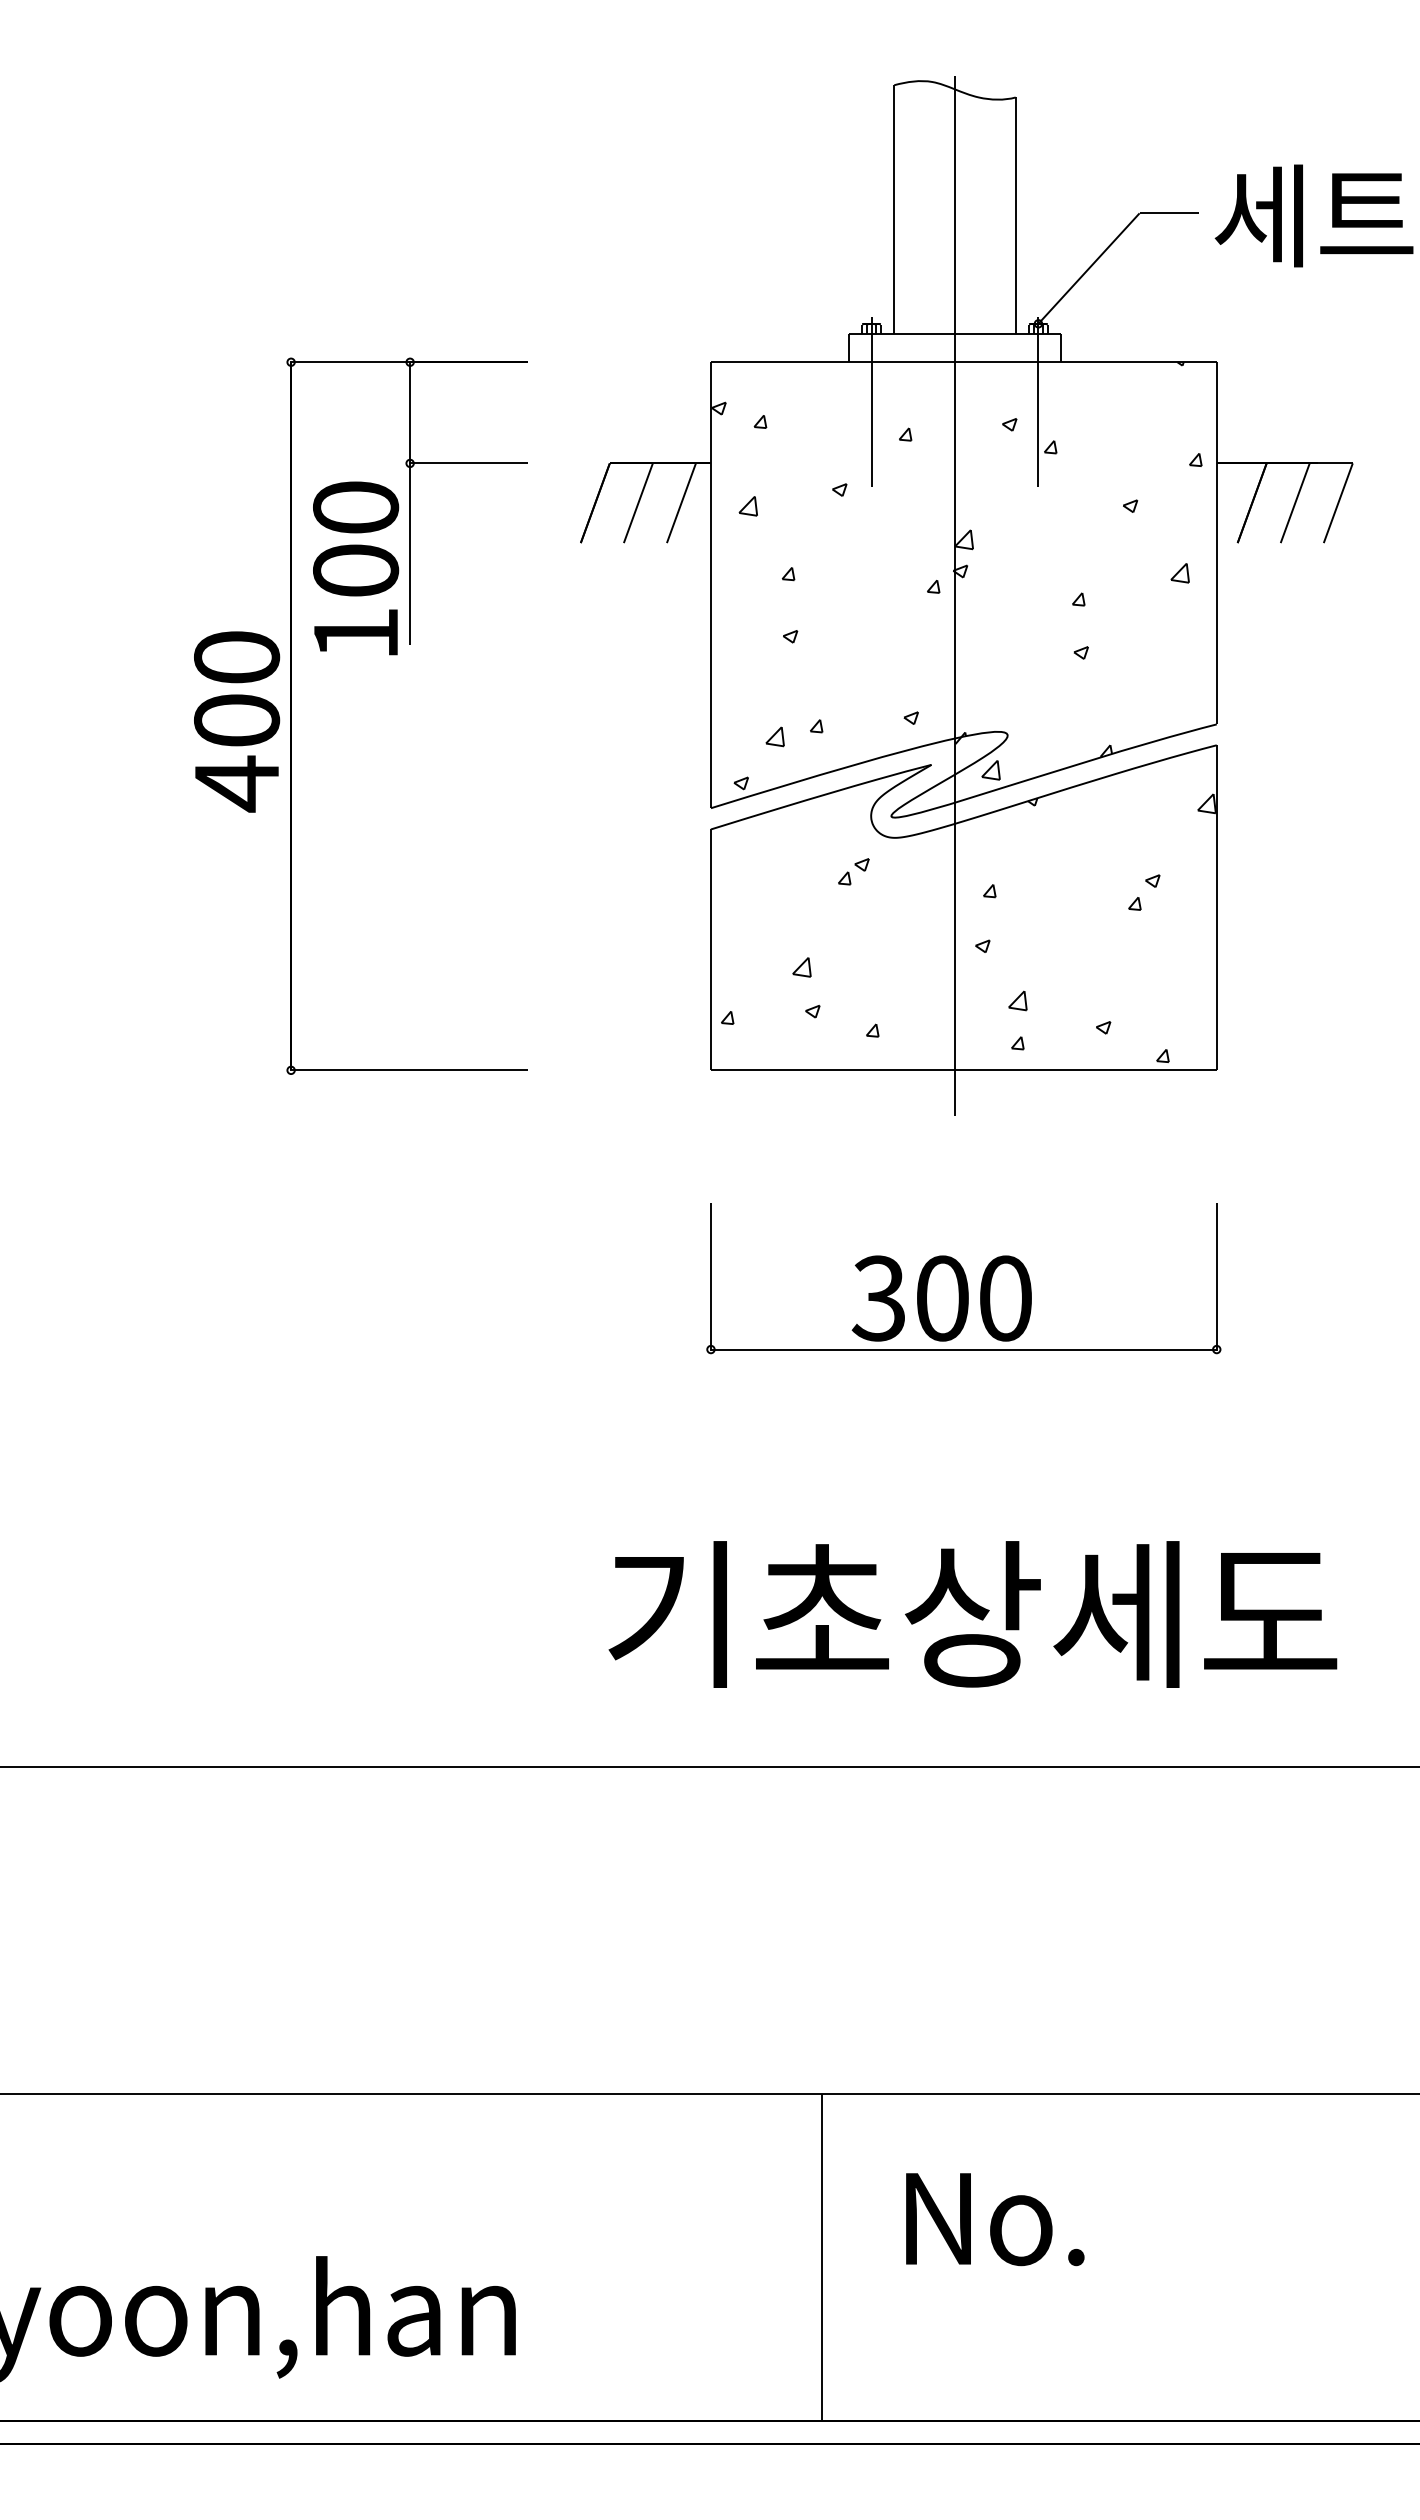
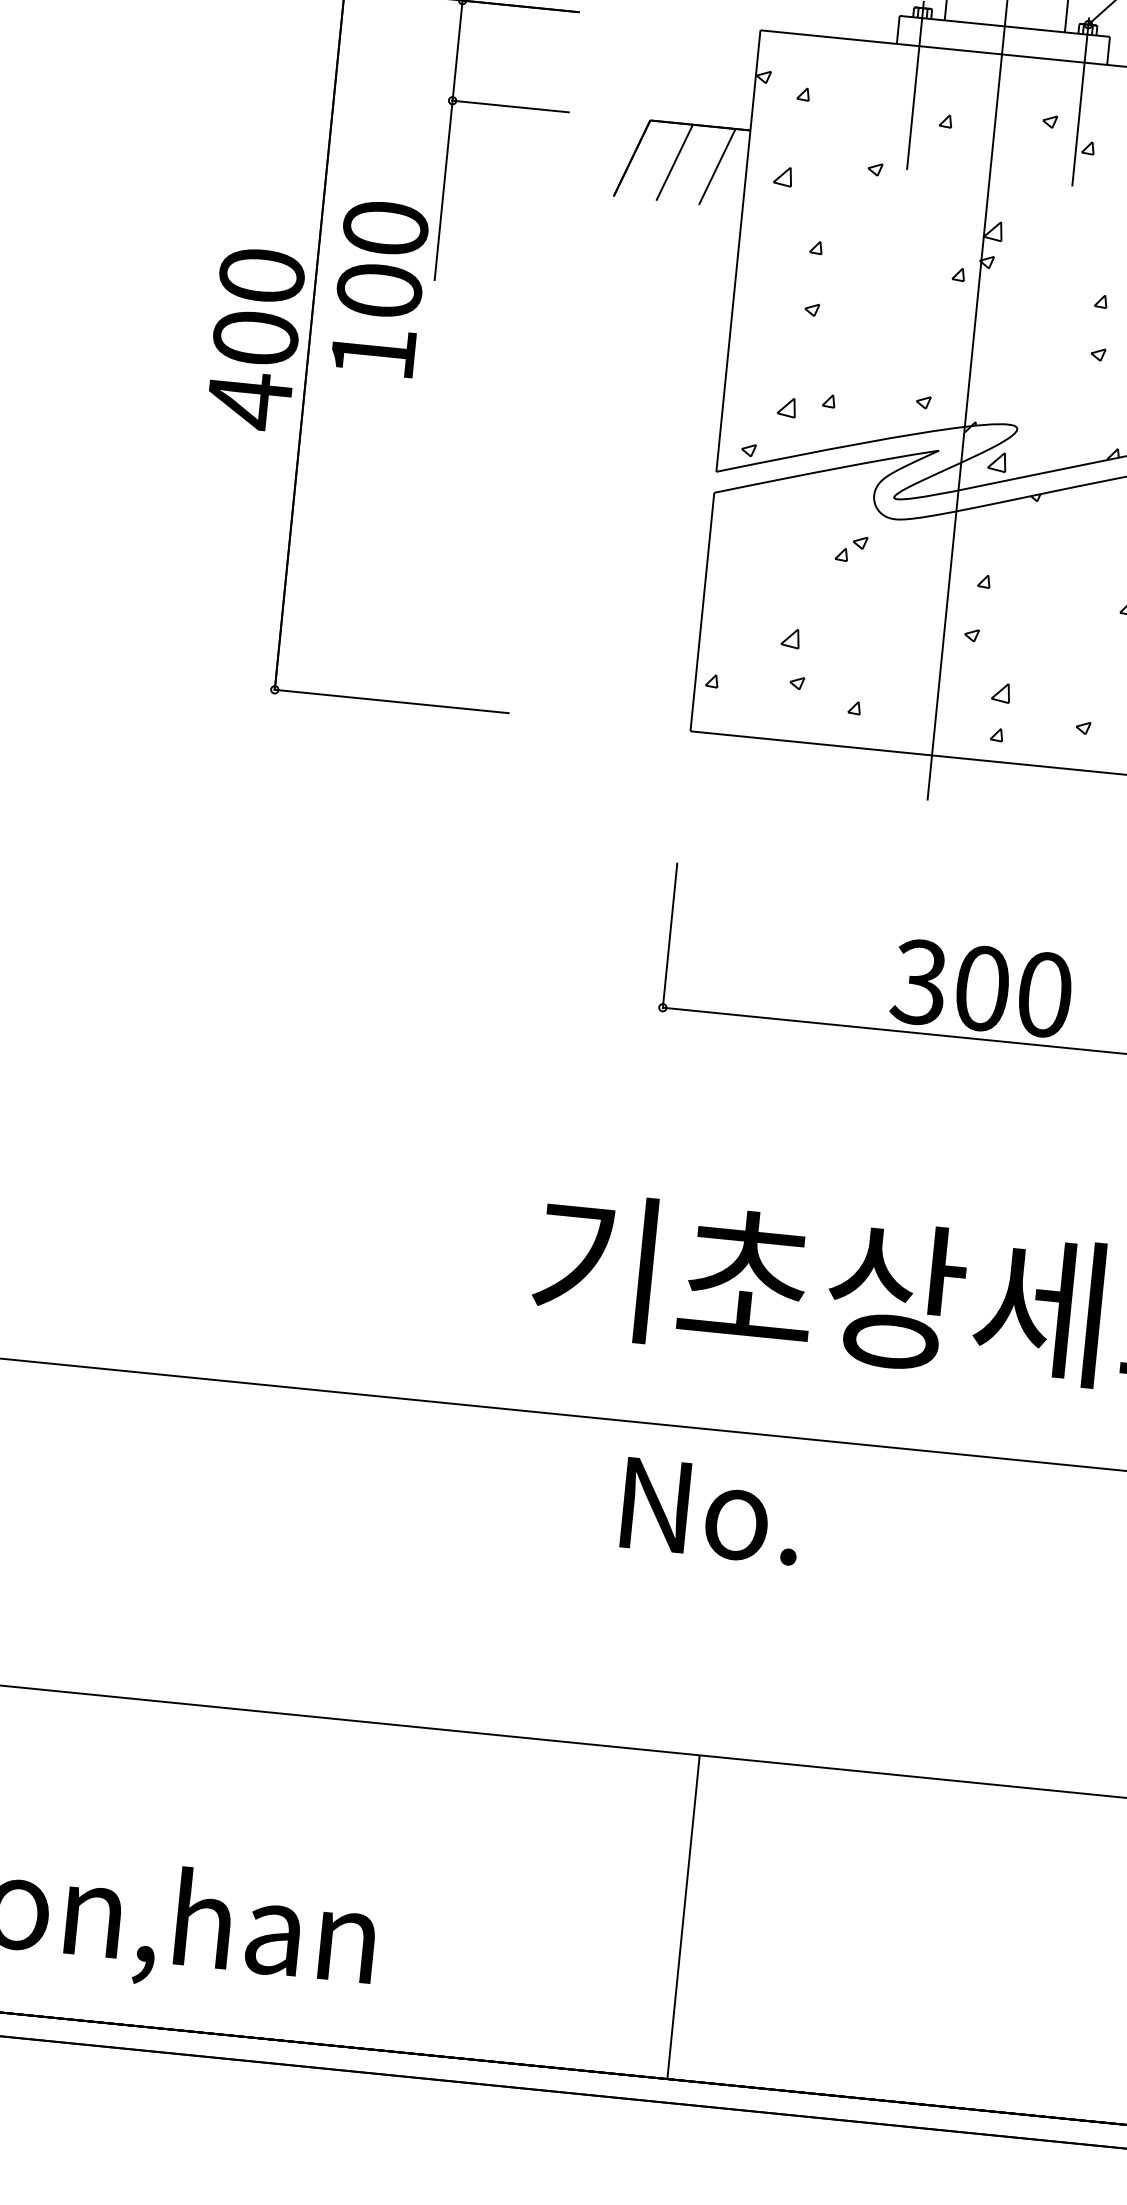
text: (356, 568) -> (380, 288), moved
text: (941, 1298) -> (981, 988), moved
text: (995, 2219) -> (712, 1511), moved

